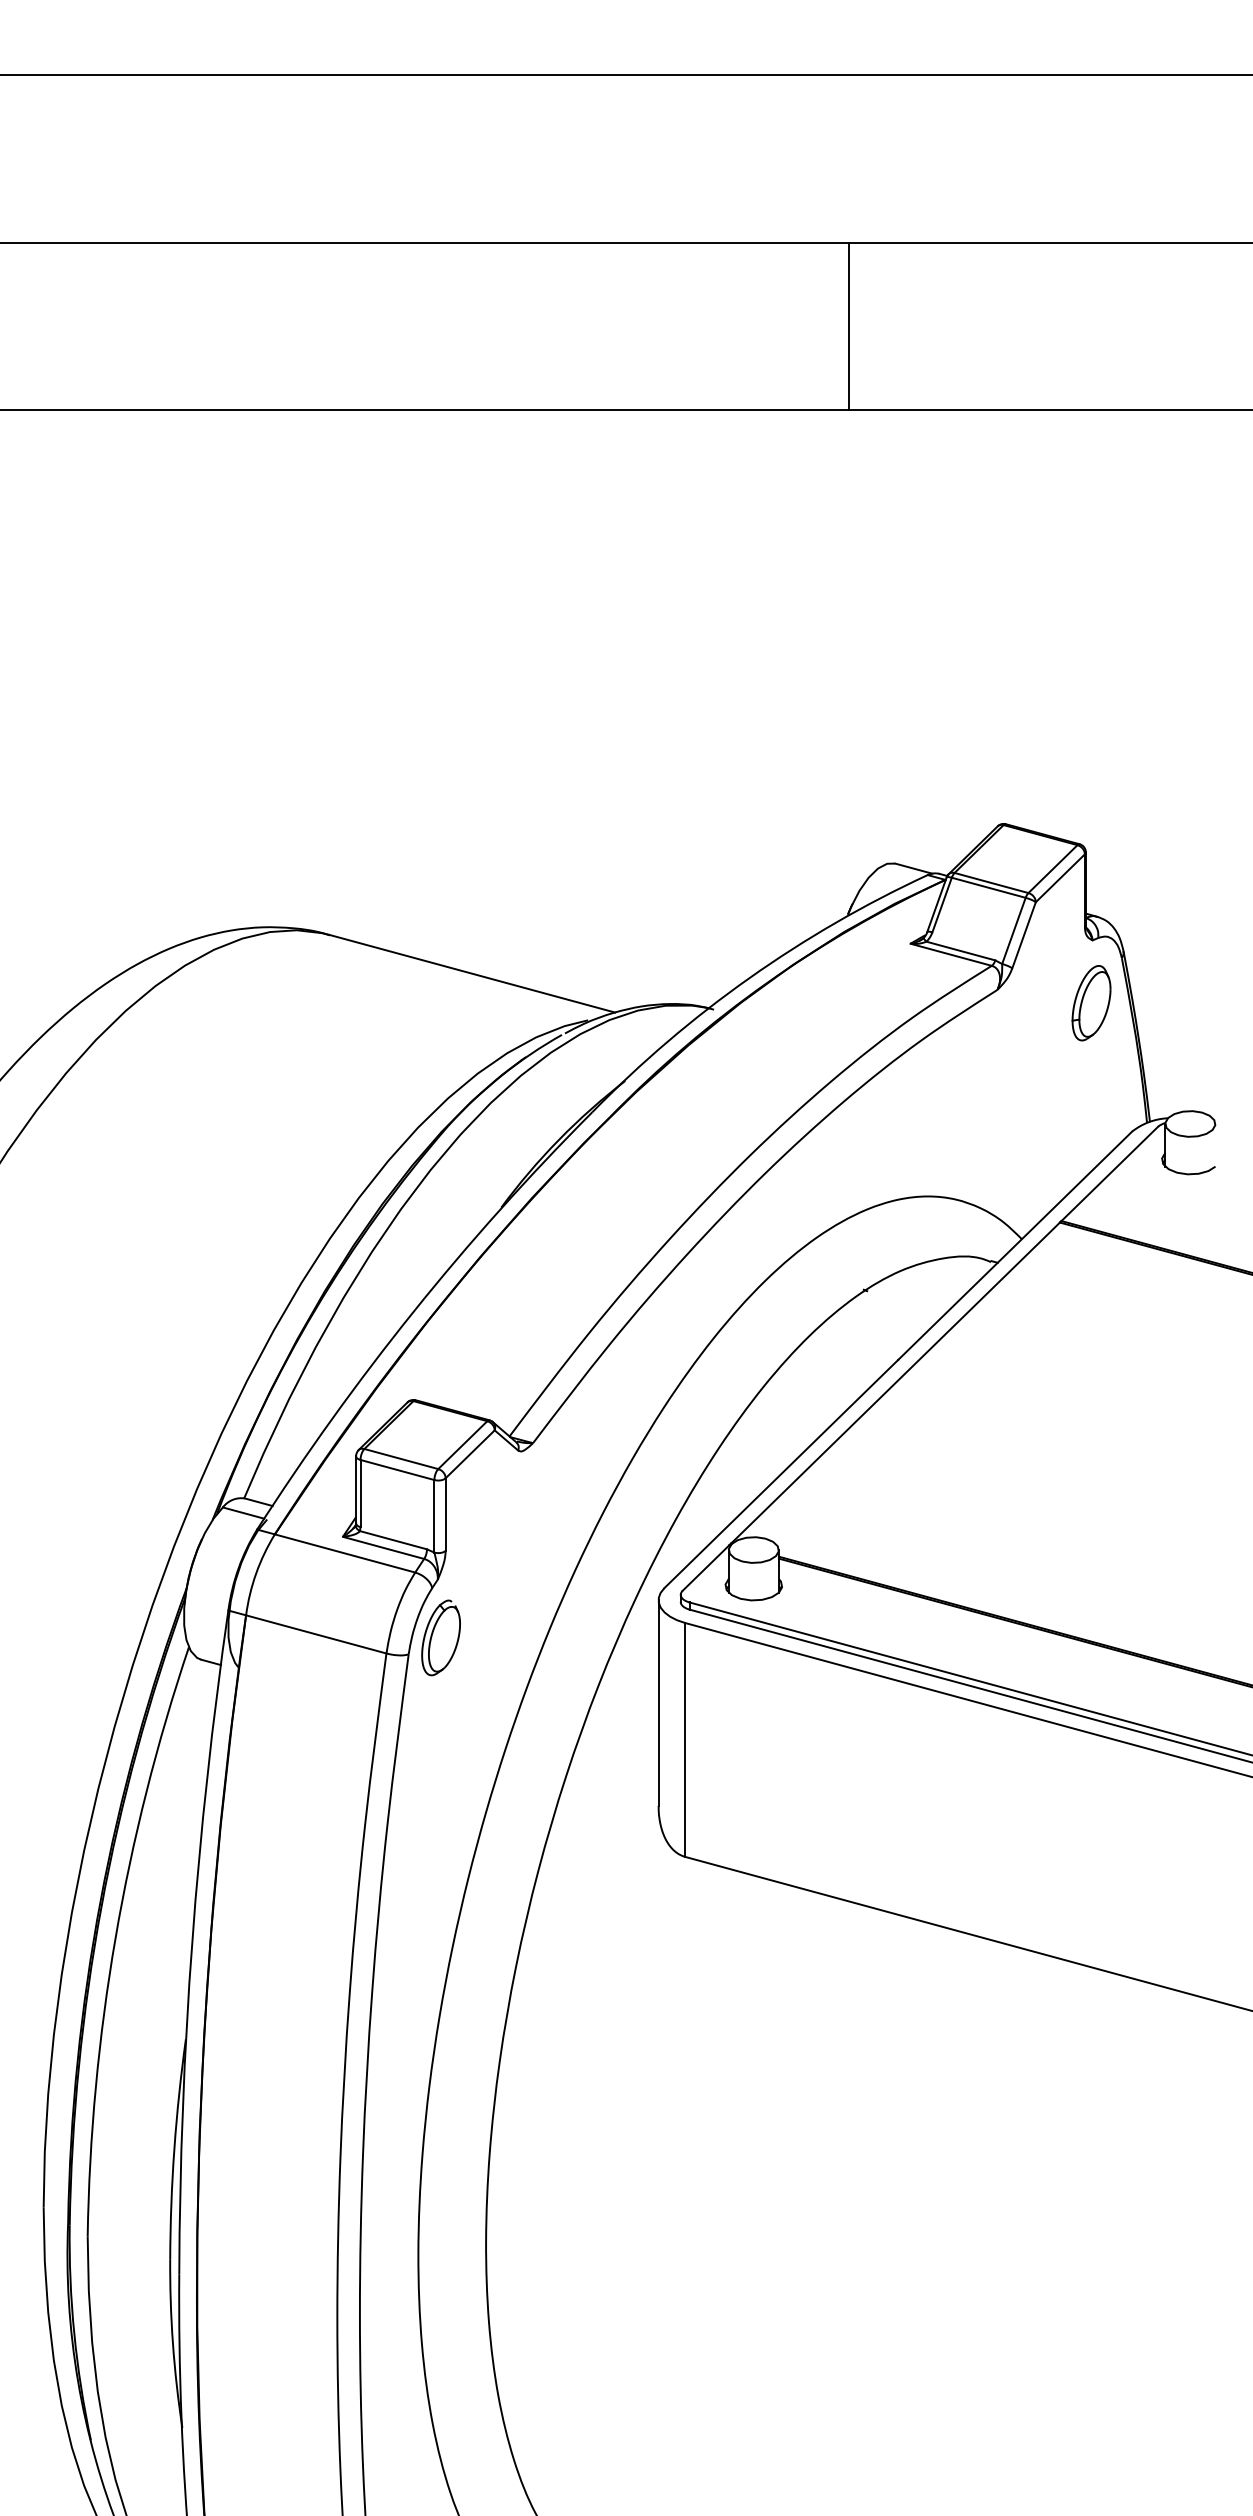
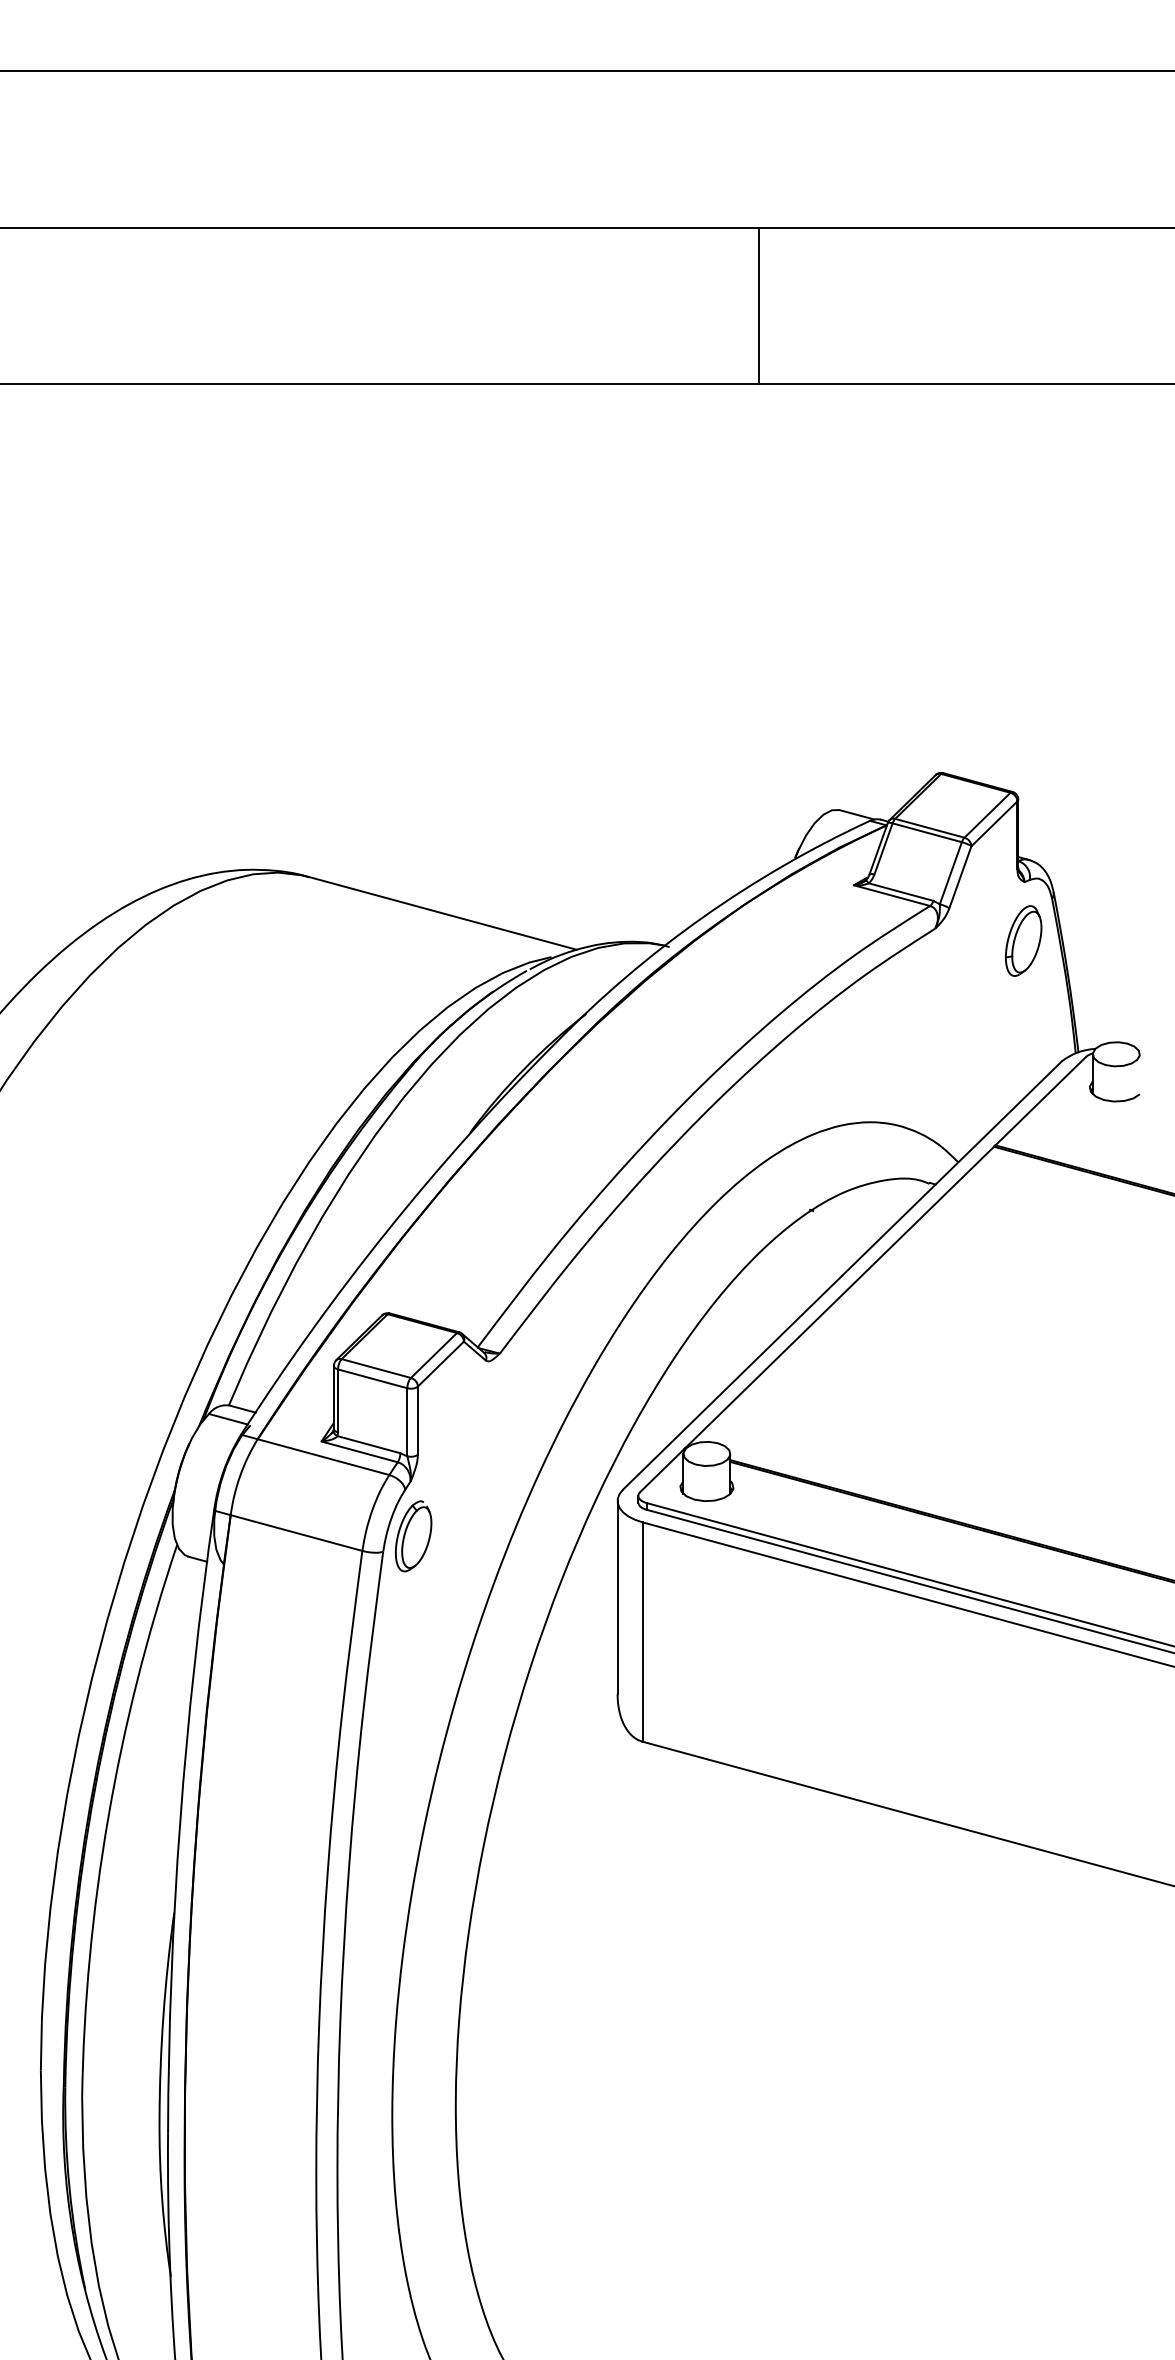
line: (849, 325) -> (759, 305), moved

